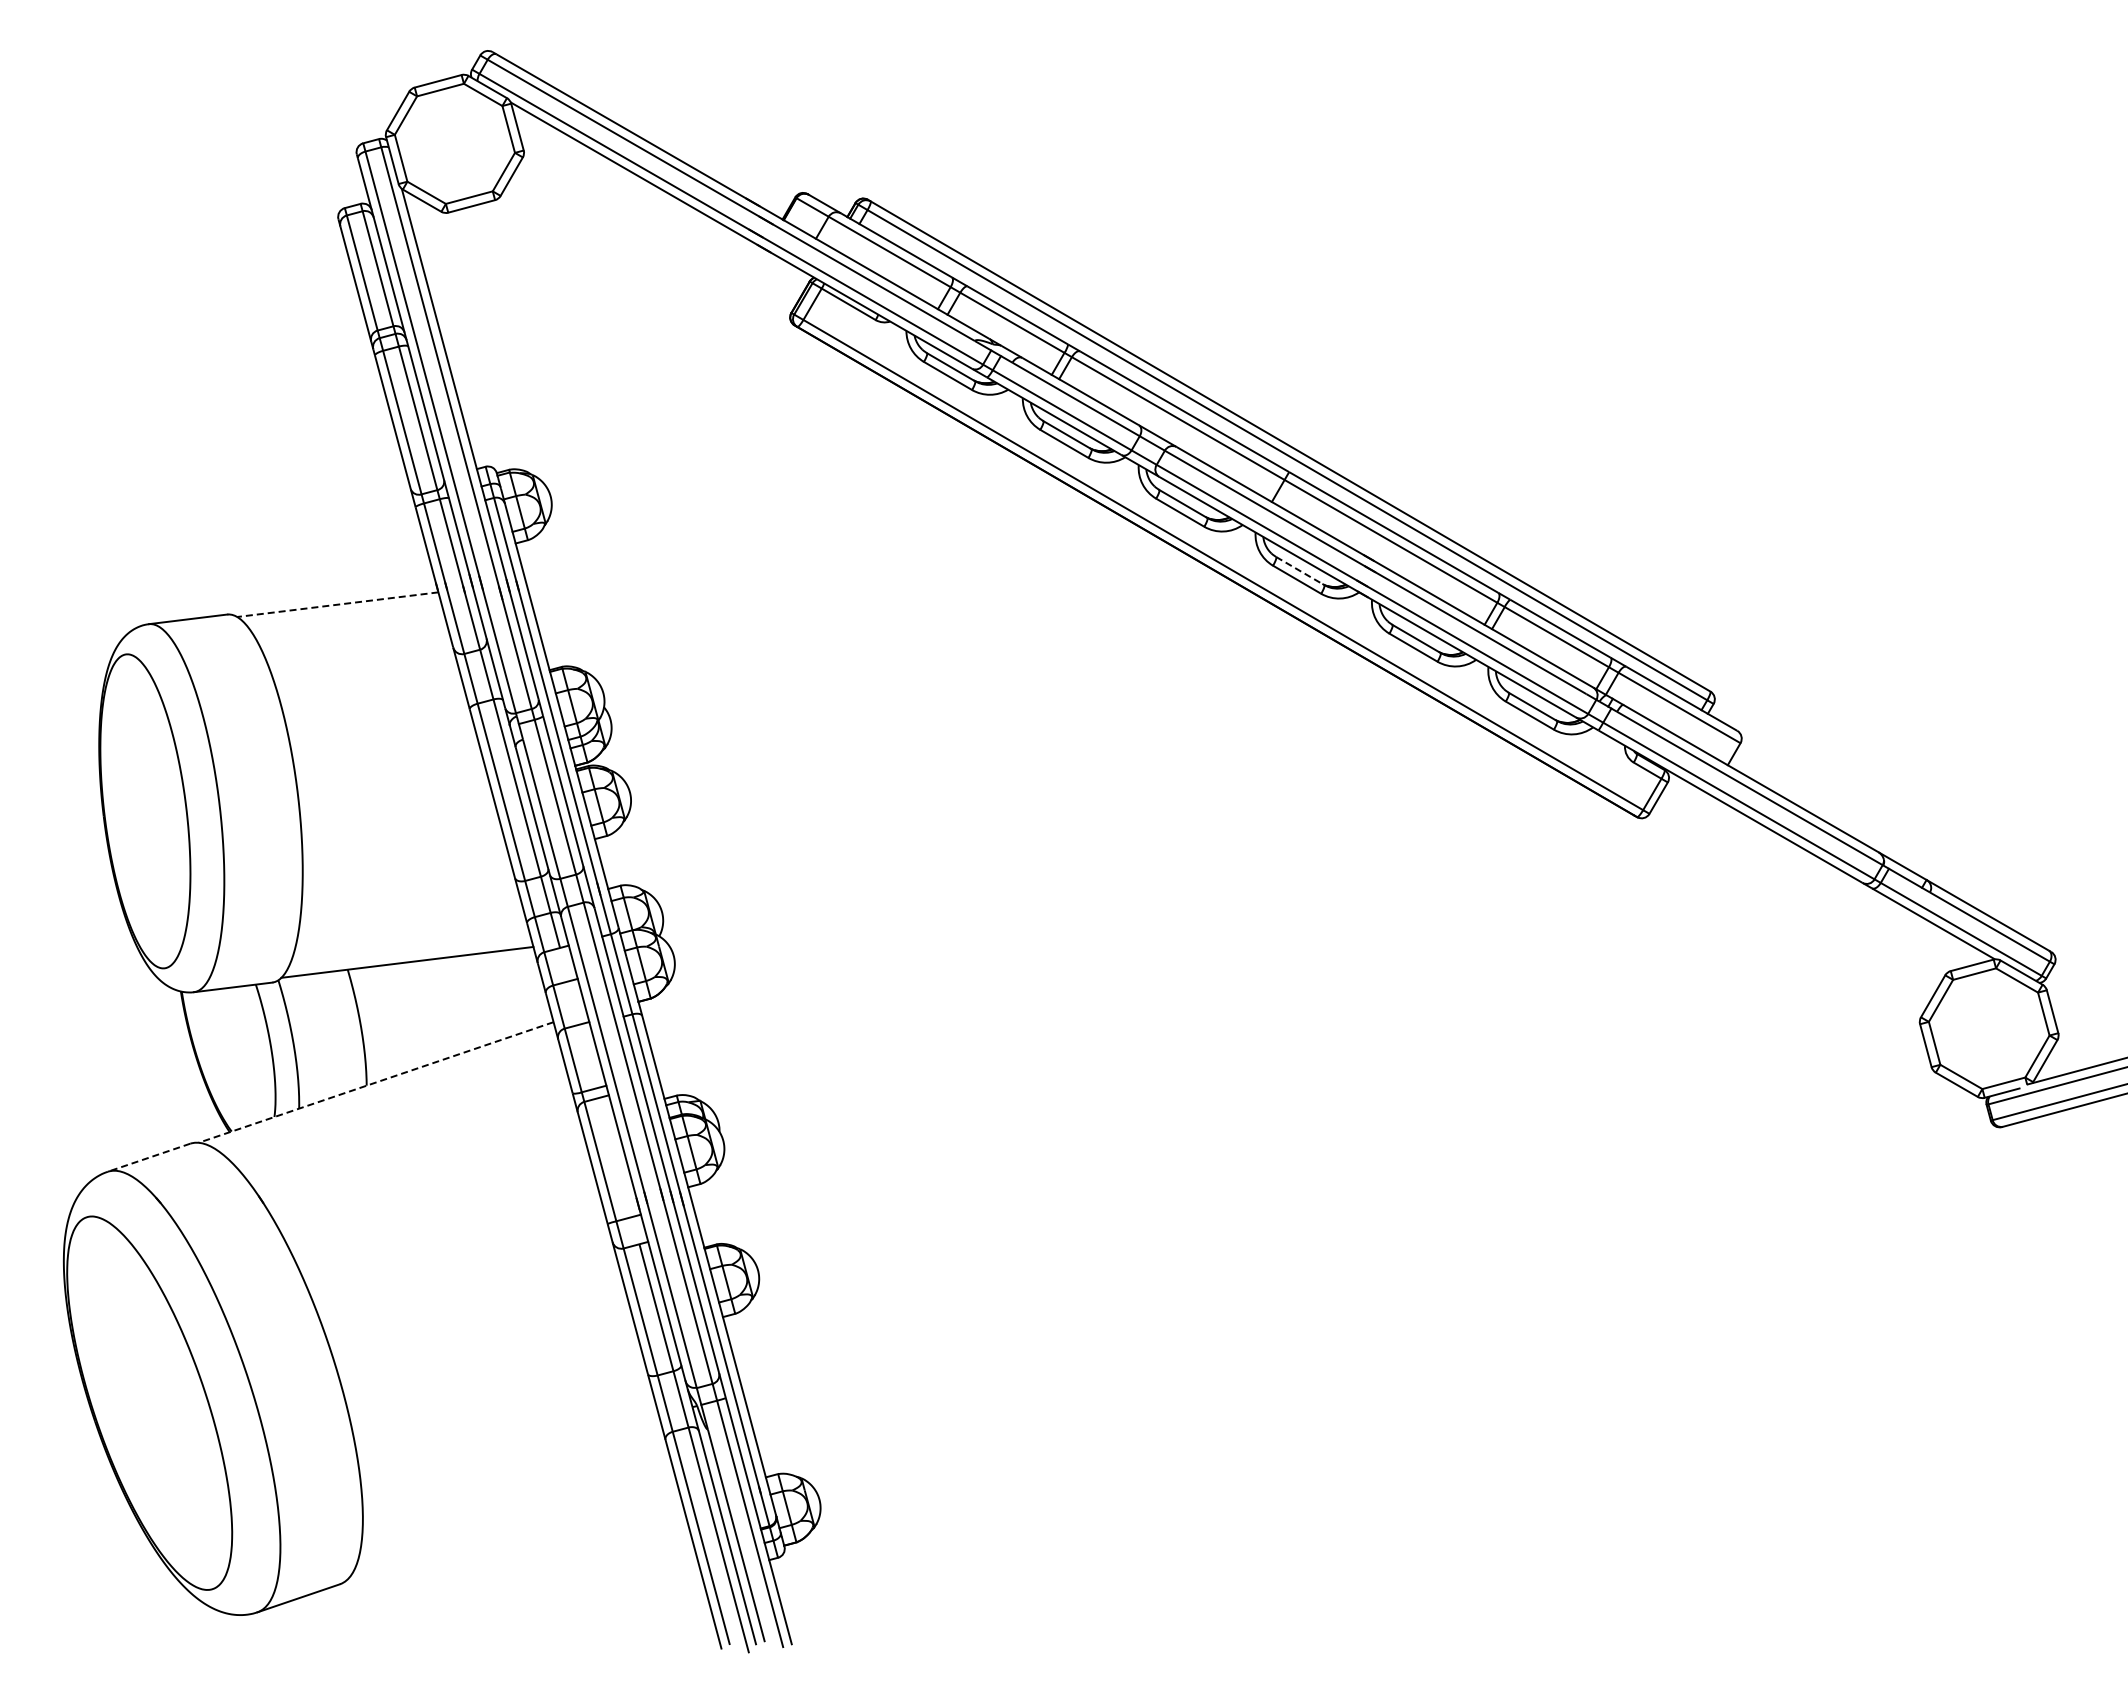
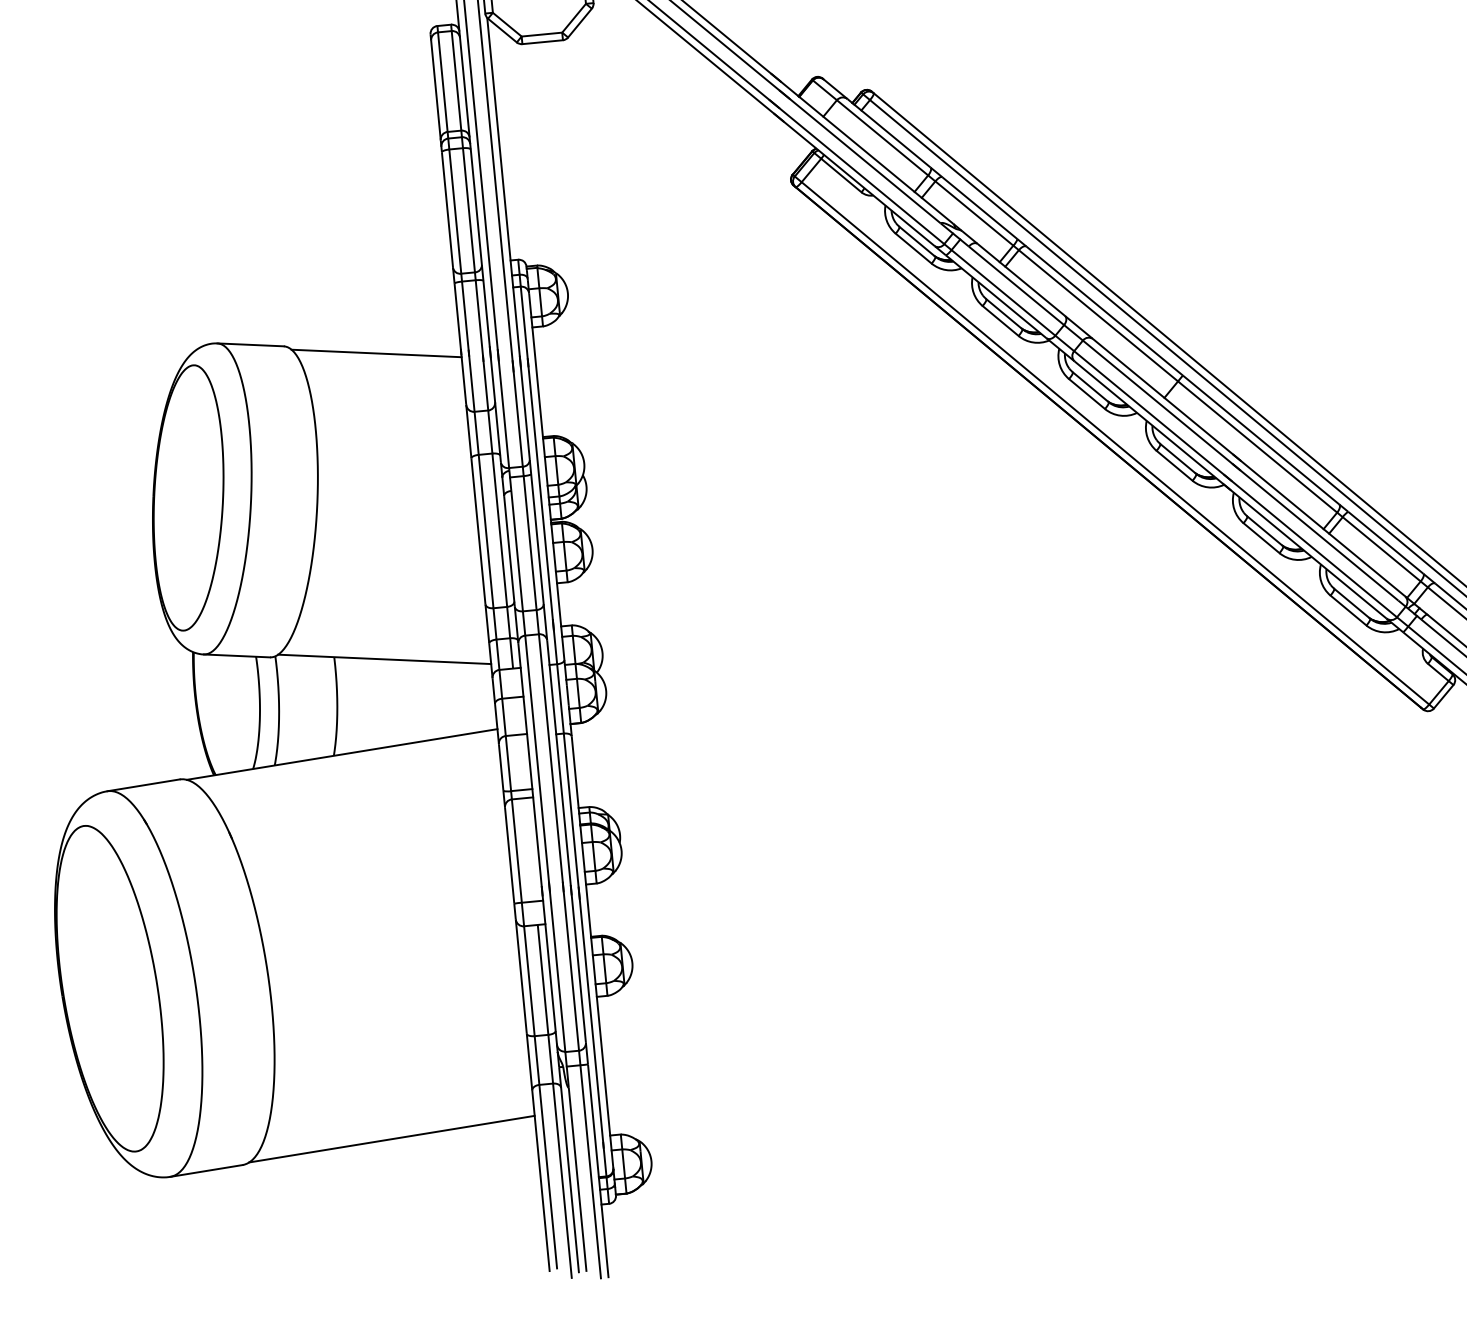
line: (1300, 571) -> (1178, 459), dashed -> solid
line: (337, 604) -> (376, 353), dashed -> solid
line: (375, 1082) -> (341, 754), dashed -> solid
line: (149, 1157) -> (144, 785), dashed -> solid
line: (510, 1524) -> (392, 1139), added

